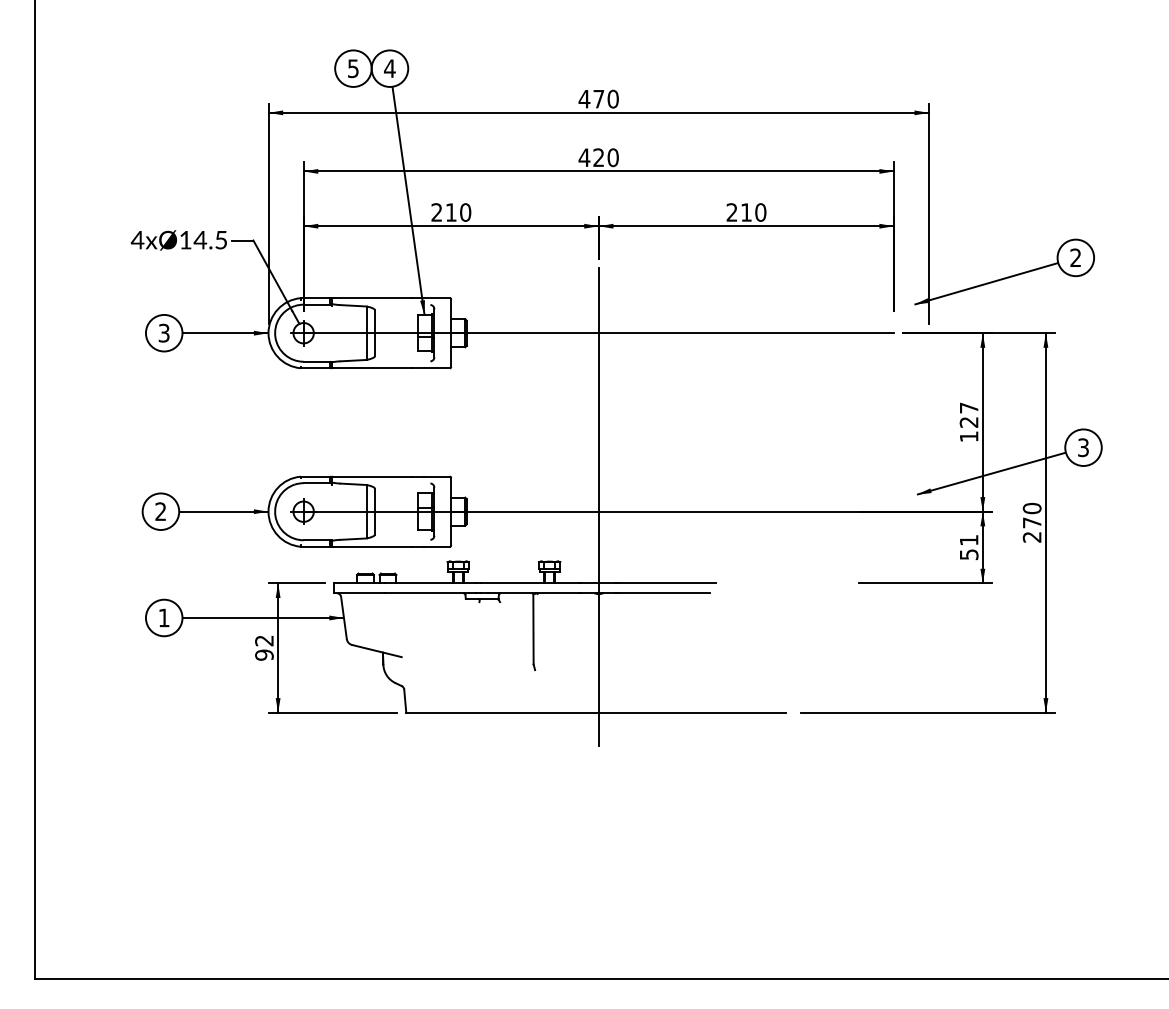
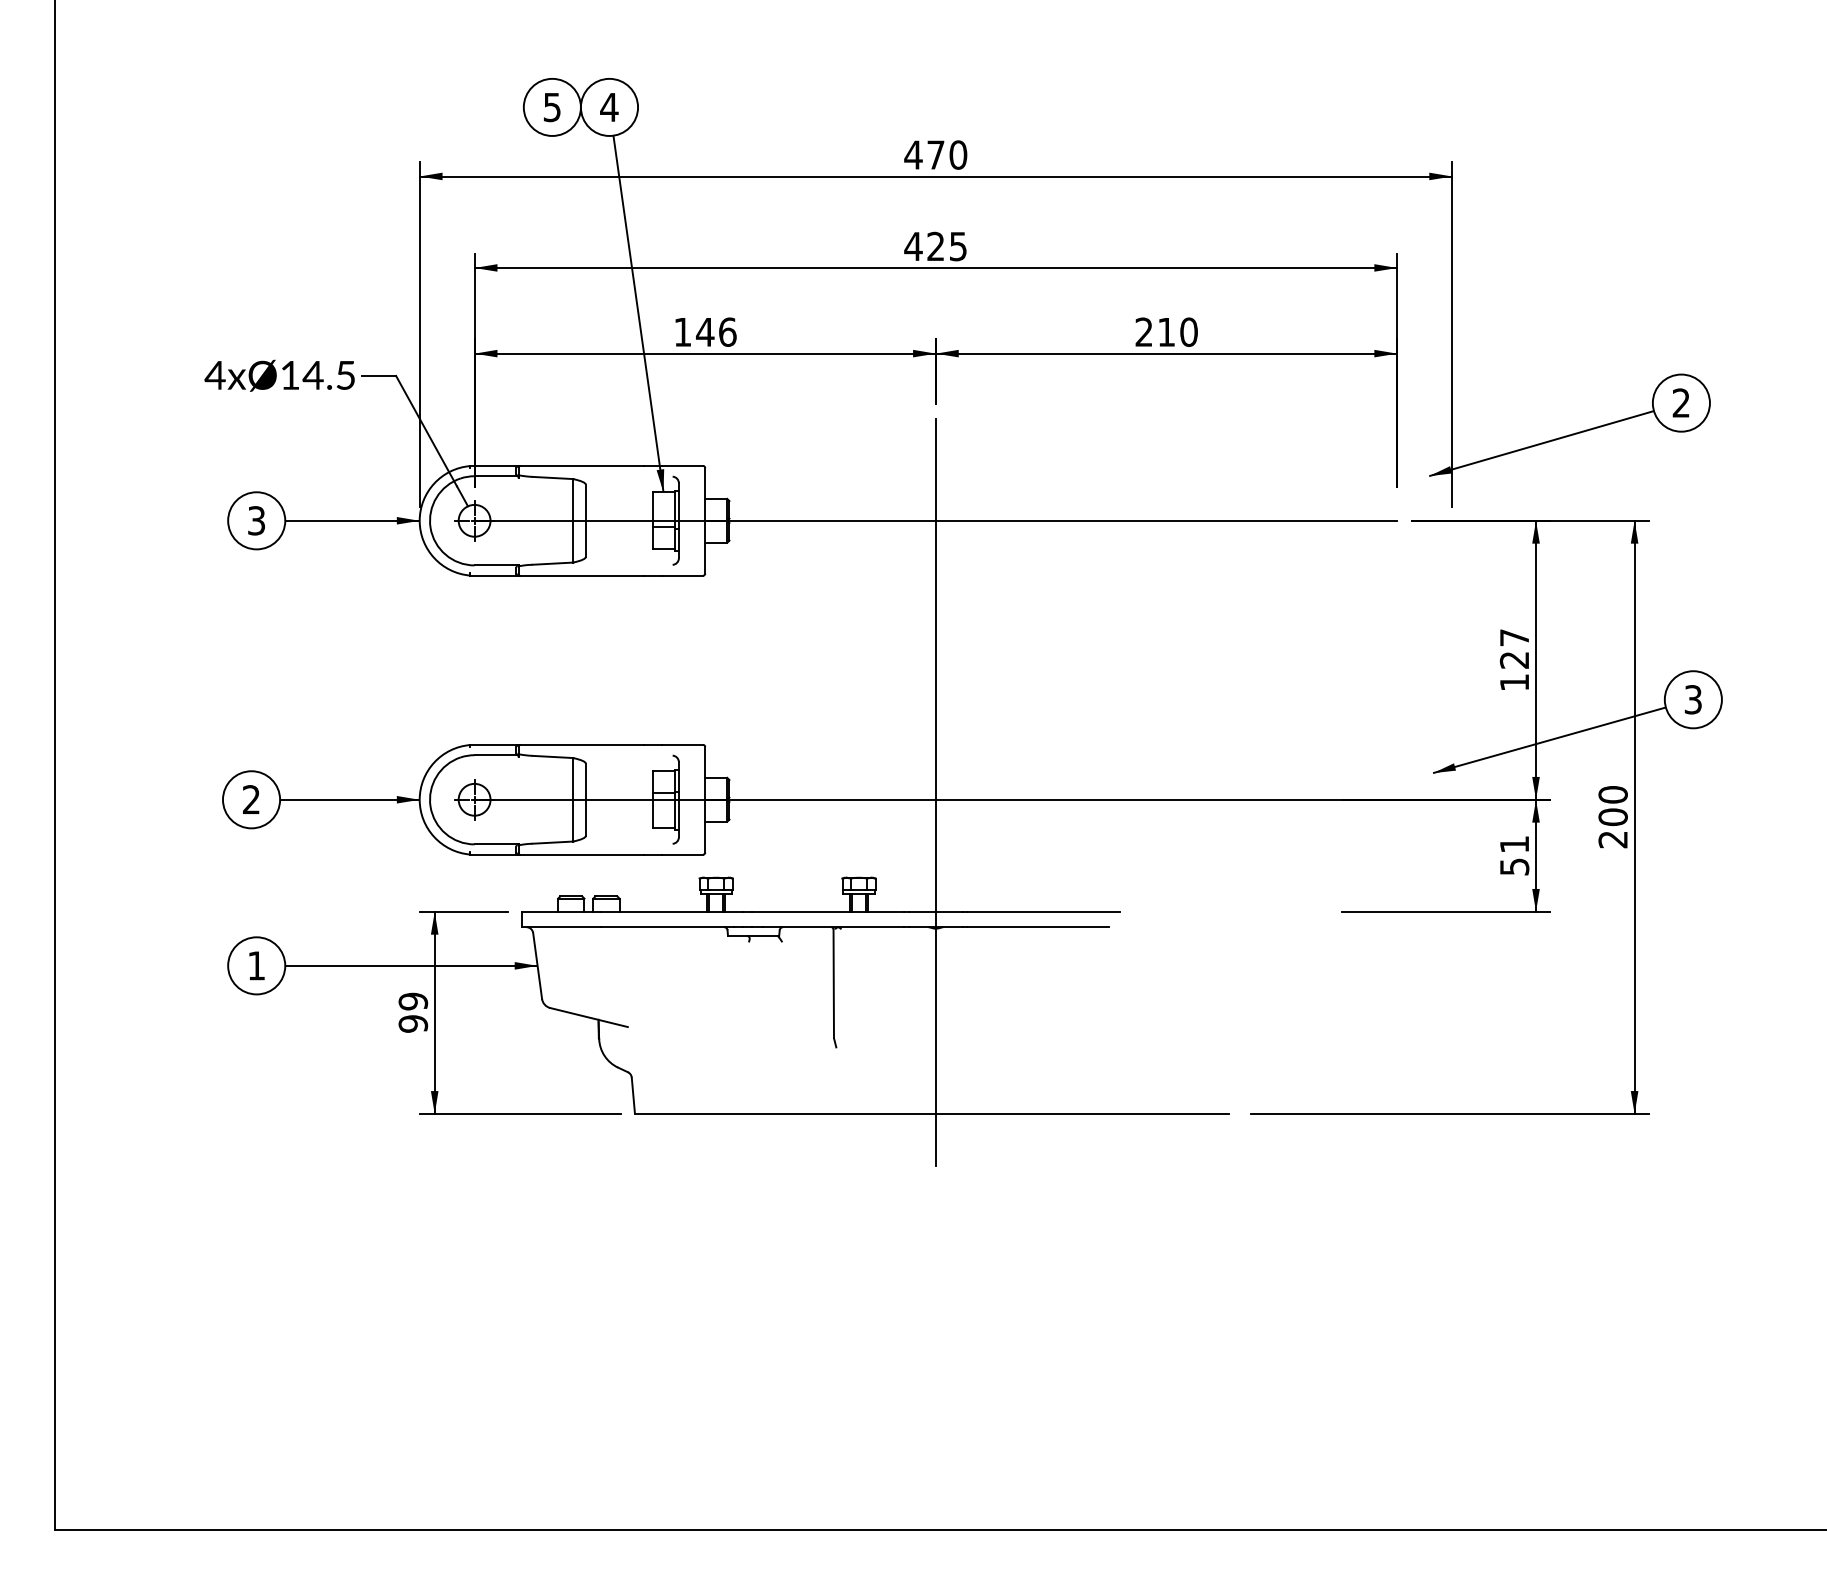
text: (612, 157) -> (957, 246), 420 -> 425
text: (451, 212) -> (705, 332), 210 -> 146
text: (1031, 522) -> (1612, 816), 270 -> 200
text: (264, 640) -> (413, 1001), 92 -> 99

